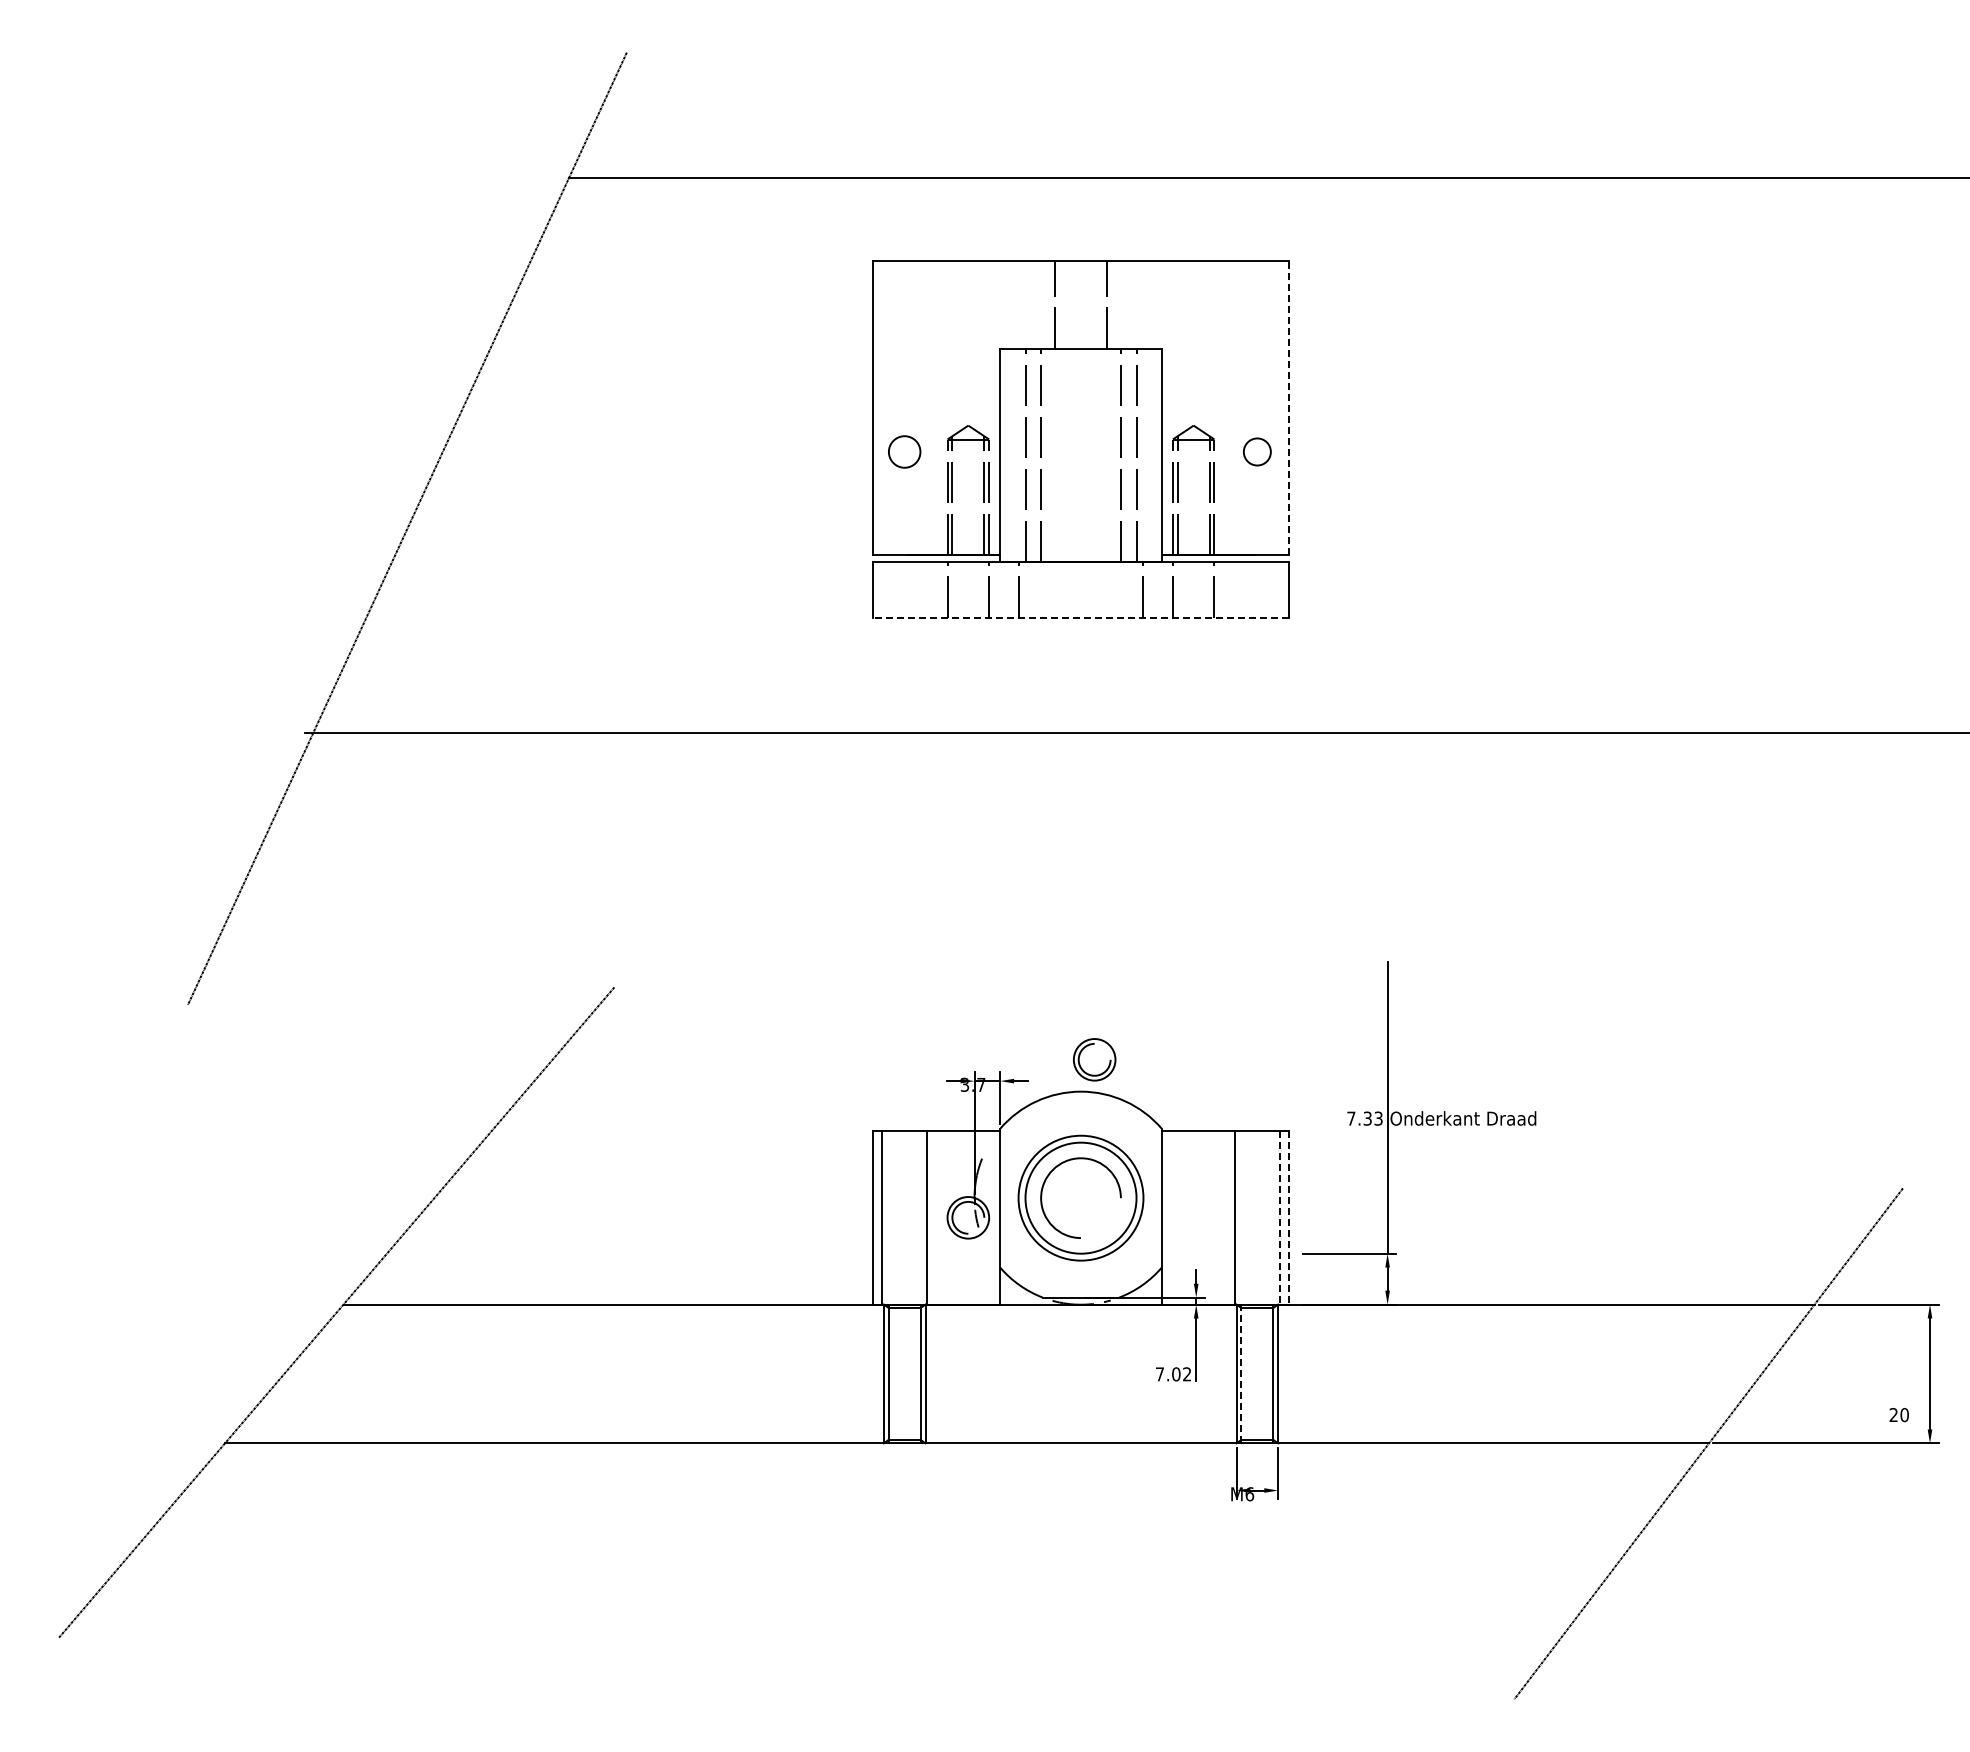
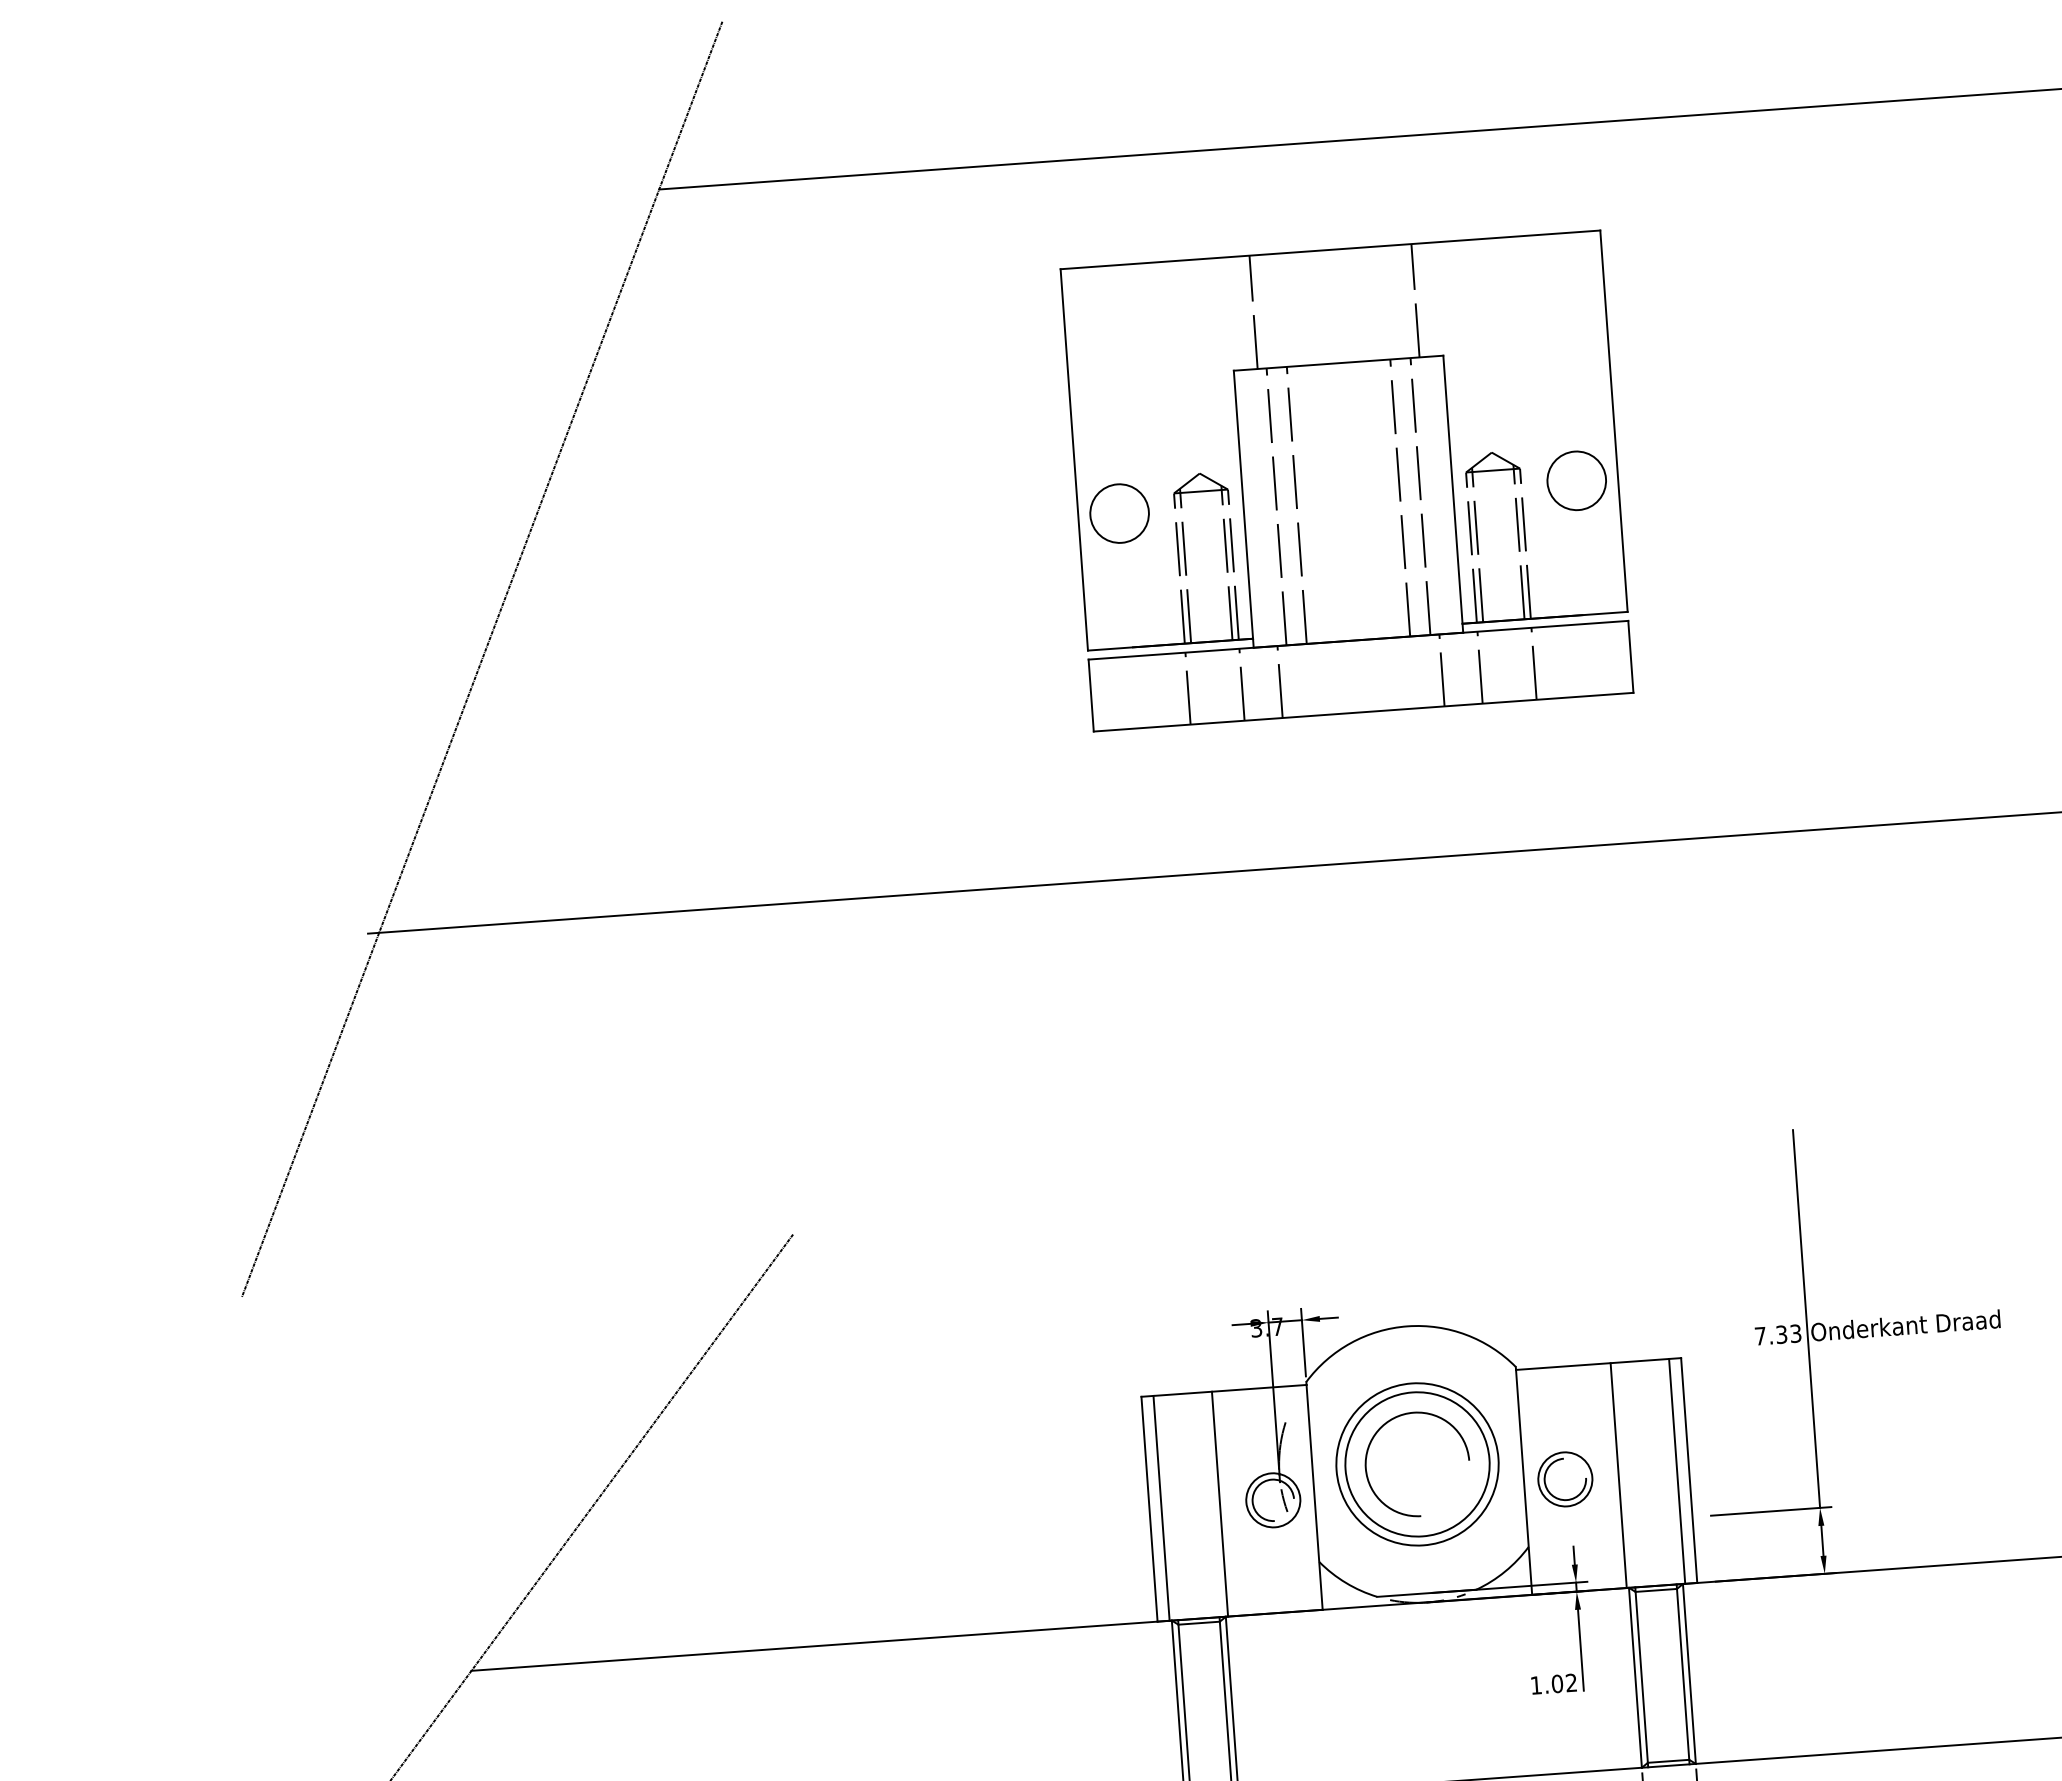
line: (1055, 304) -> (1415, 300), moved
line: (1106, 304) -> (1253, 311), moved
line: (1289, 407) -> (1614, 420), dashed -> solid
circle: (904, 451) -> (1119, 512), size x1.43
circle: (1256, 451) -> (1575, 480), size x1.67
line: (1080, 617) -> (1362, 711), dashed -> solid
part: (1094, 1059) -> (1565, 1479), moved
line: (1279, 1217) -> (1676, 1471), dashed -> solid
line: (1289, 1217) -> (1689, 1470), dashed -> solid
line: (1241, 1373) -> (1641, 1676), dashed -> solid
text: (1159, 1374) -> (1535, 1685), 7.02 -> 1.02

